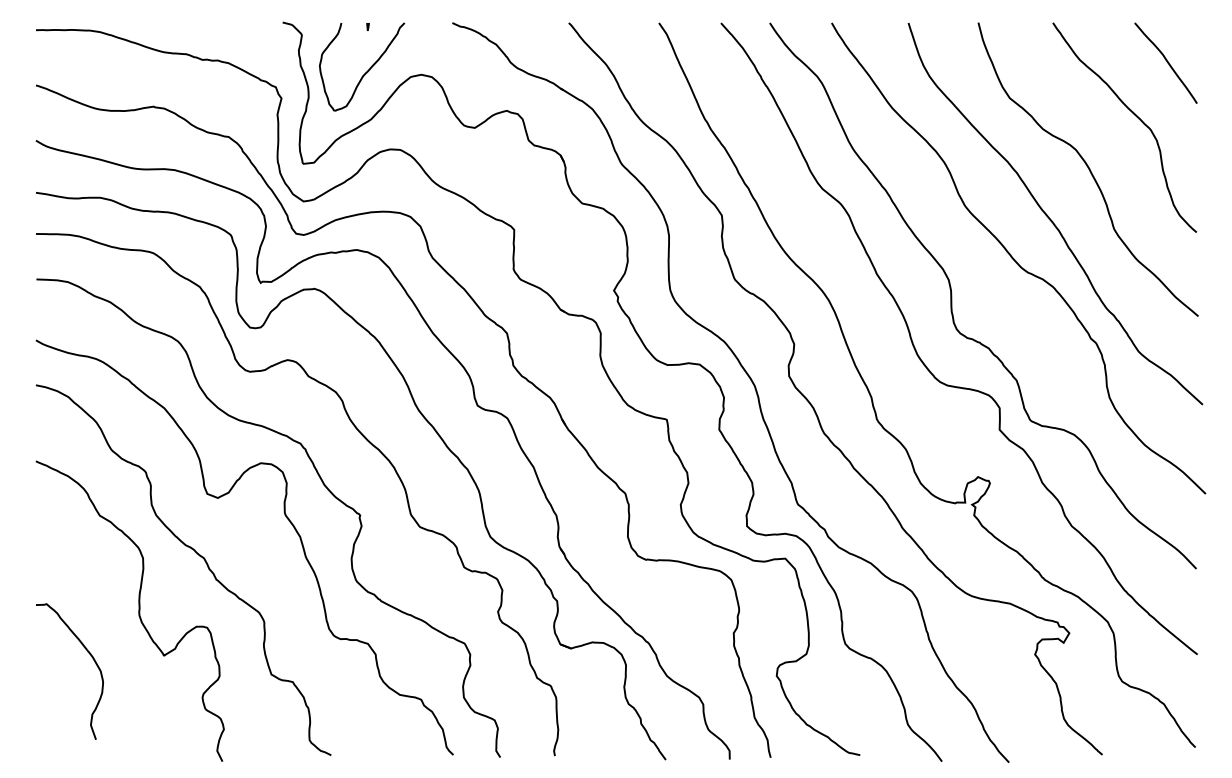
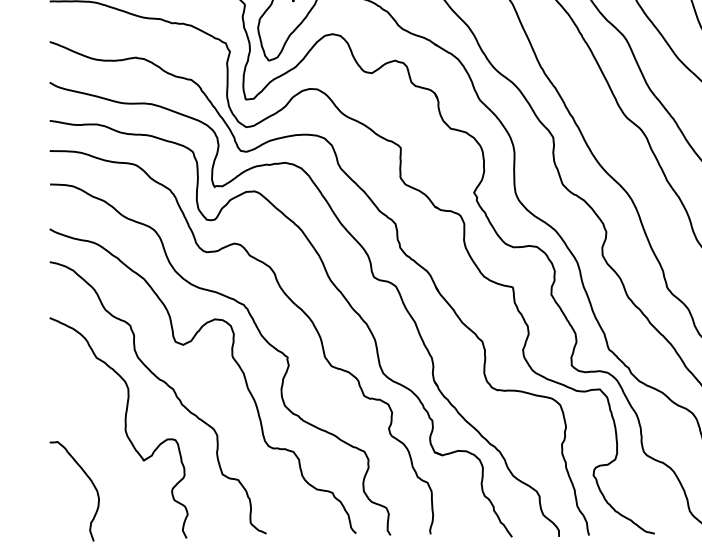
curve: (91, 657) -> (90, 481), moved

